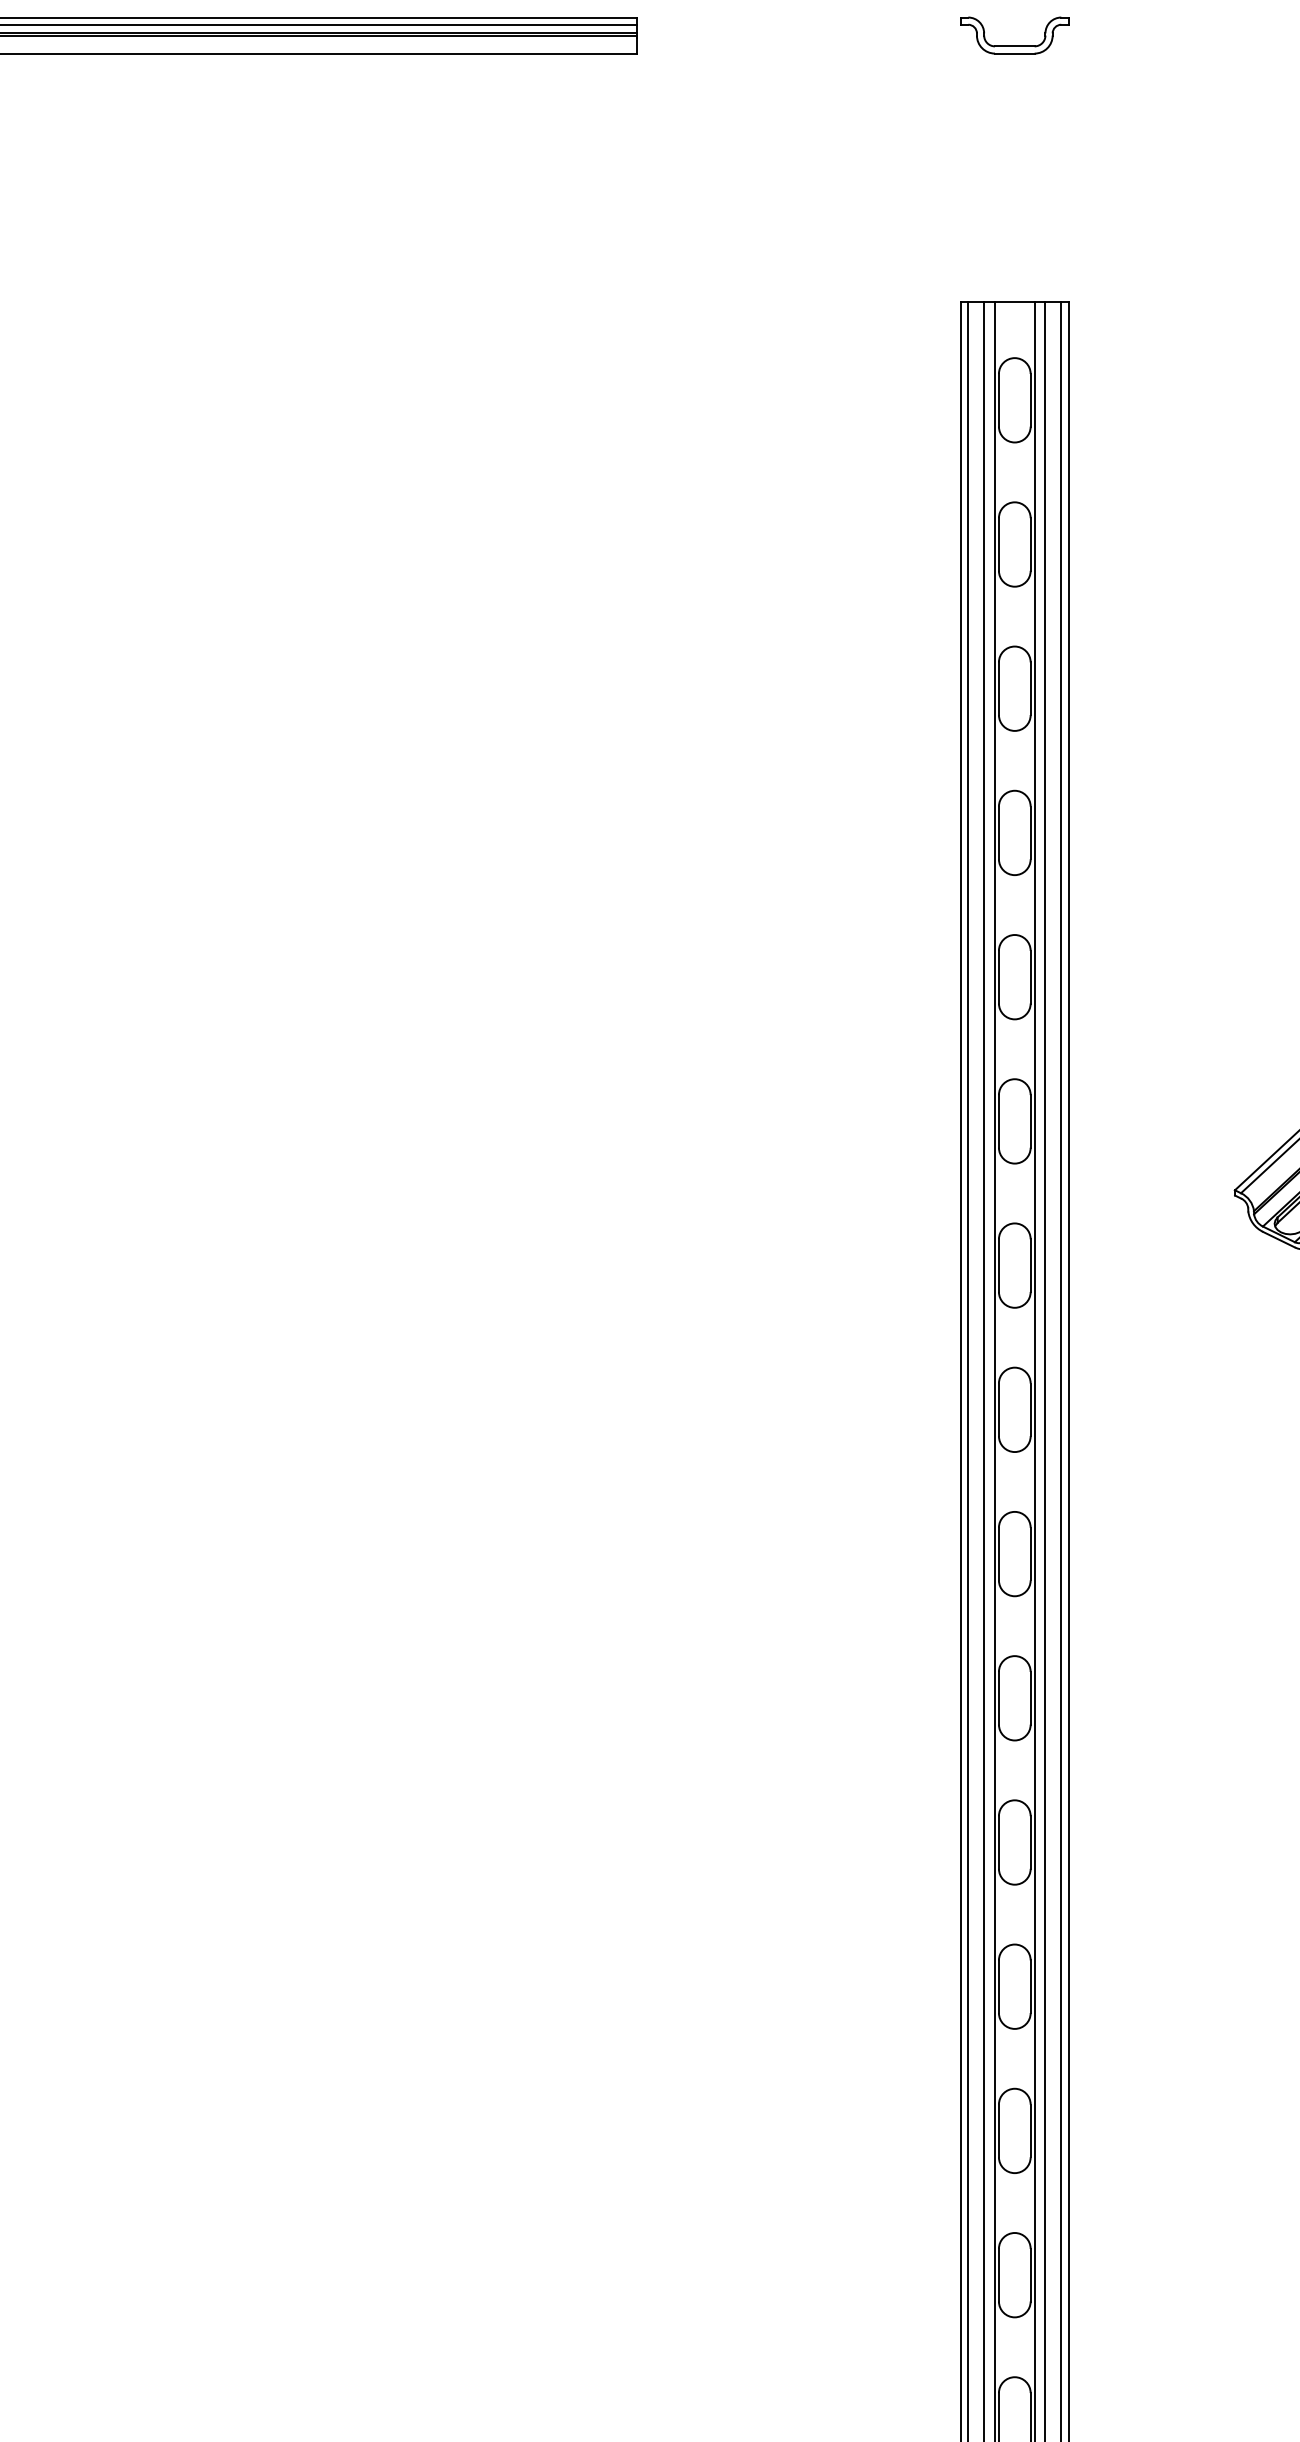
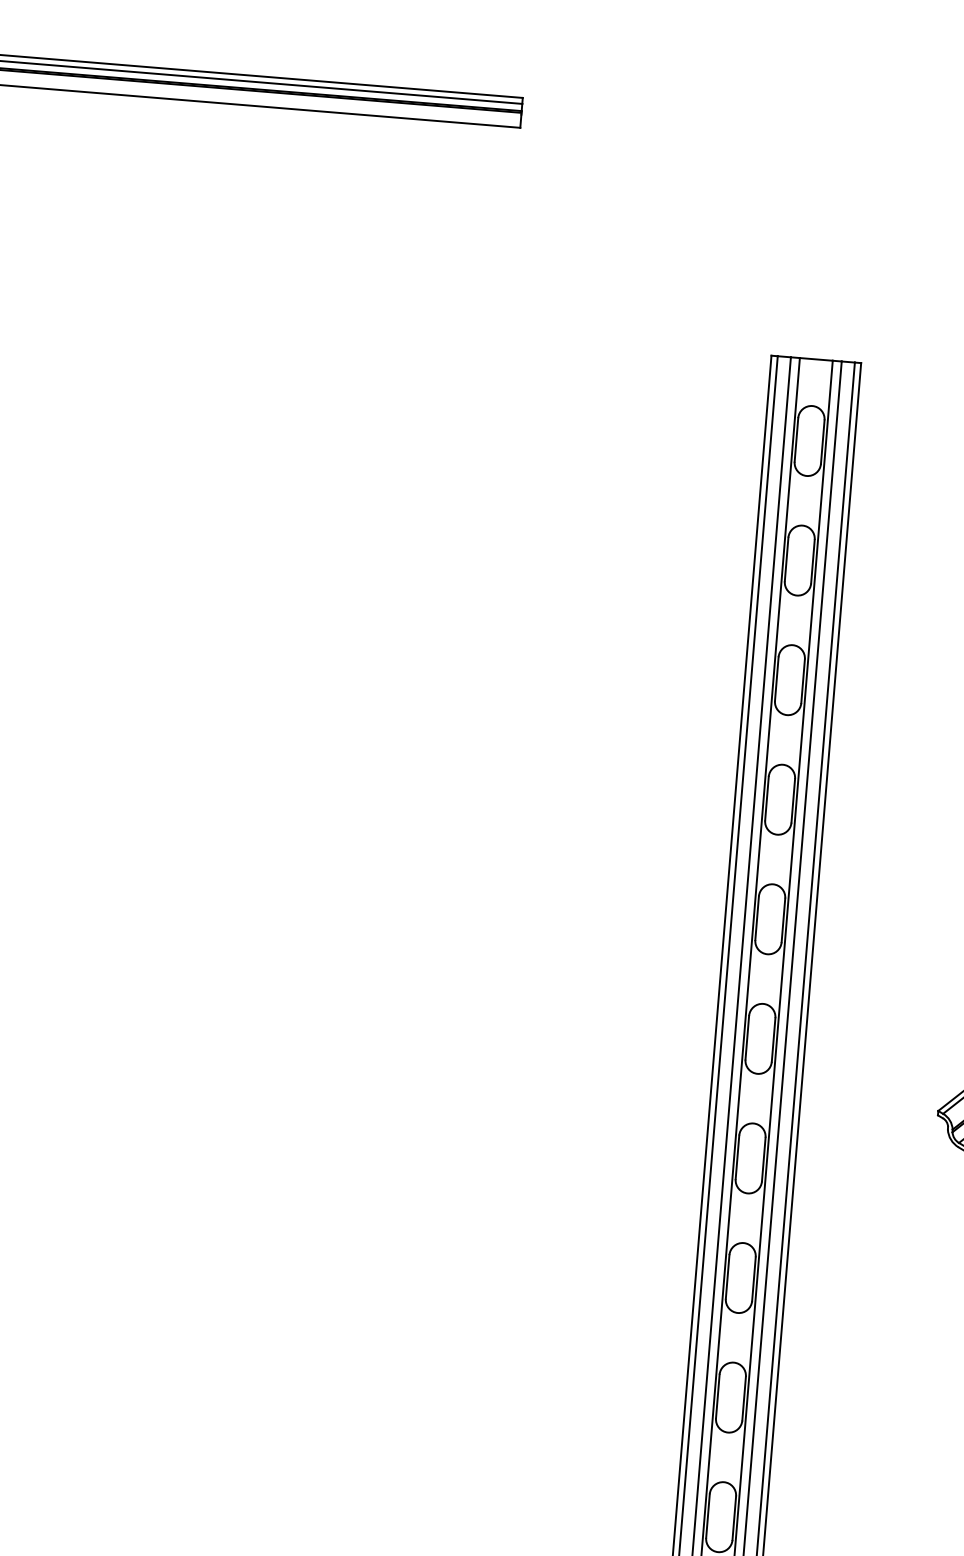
part: (1014, 45) -> (833, 146), removed

